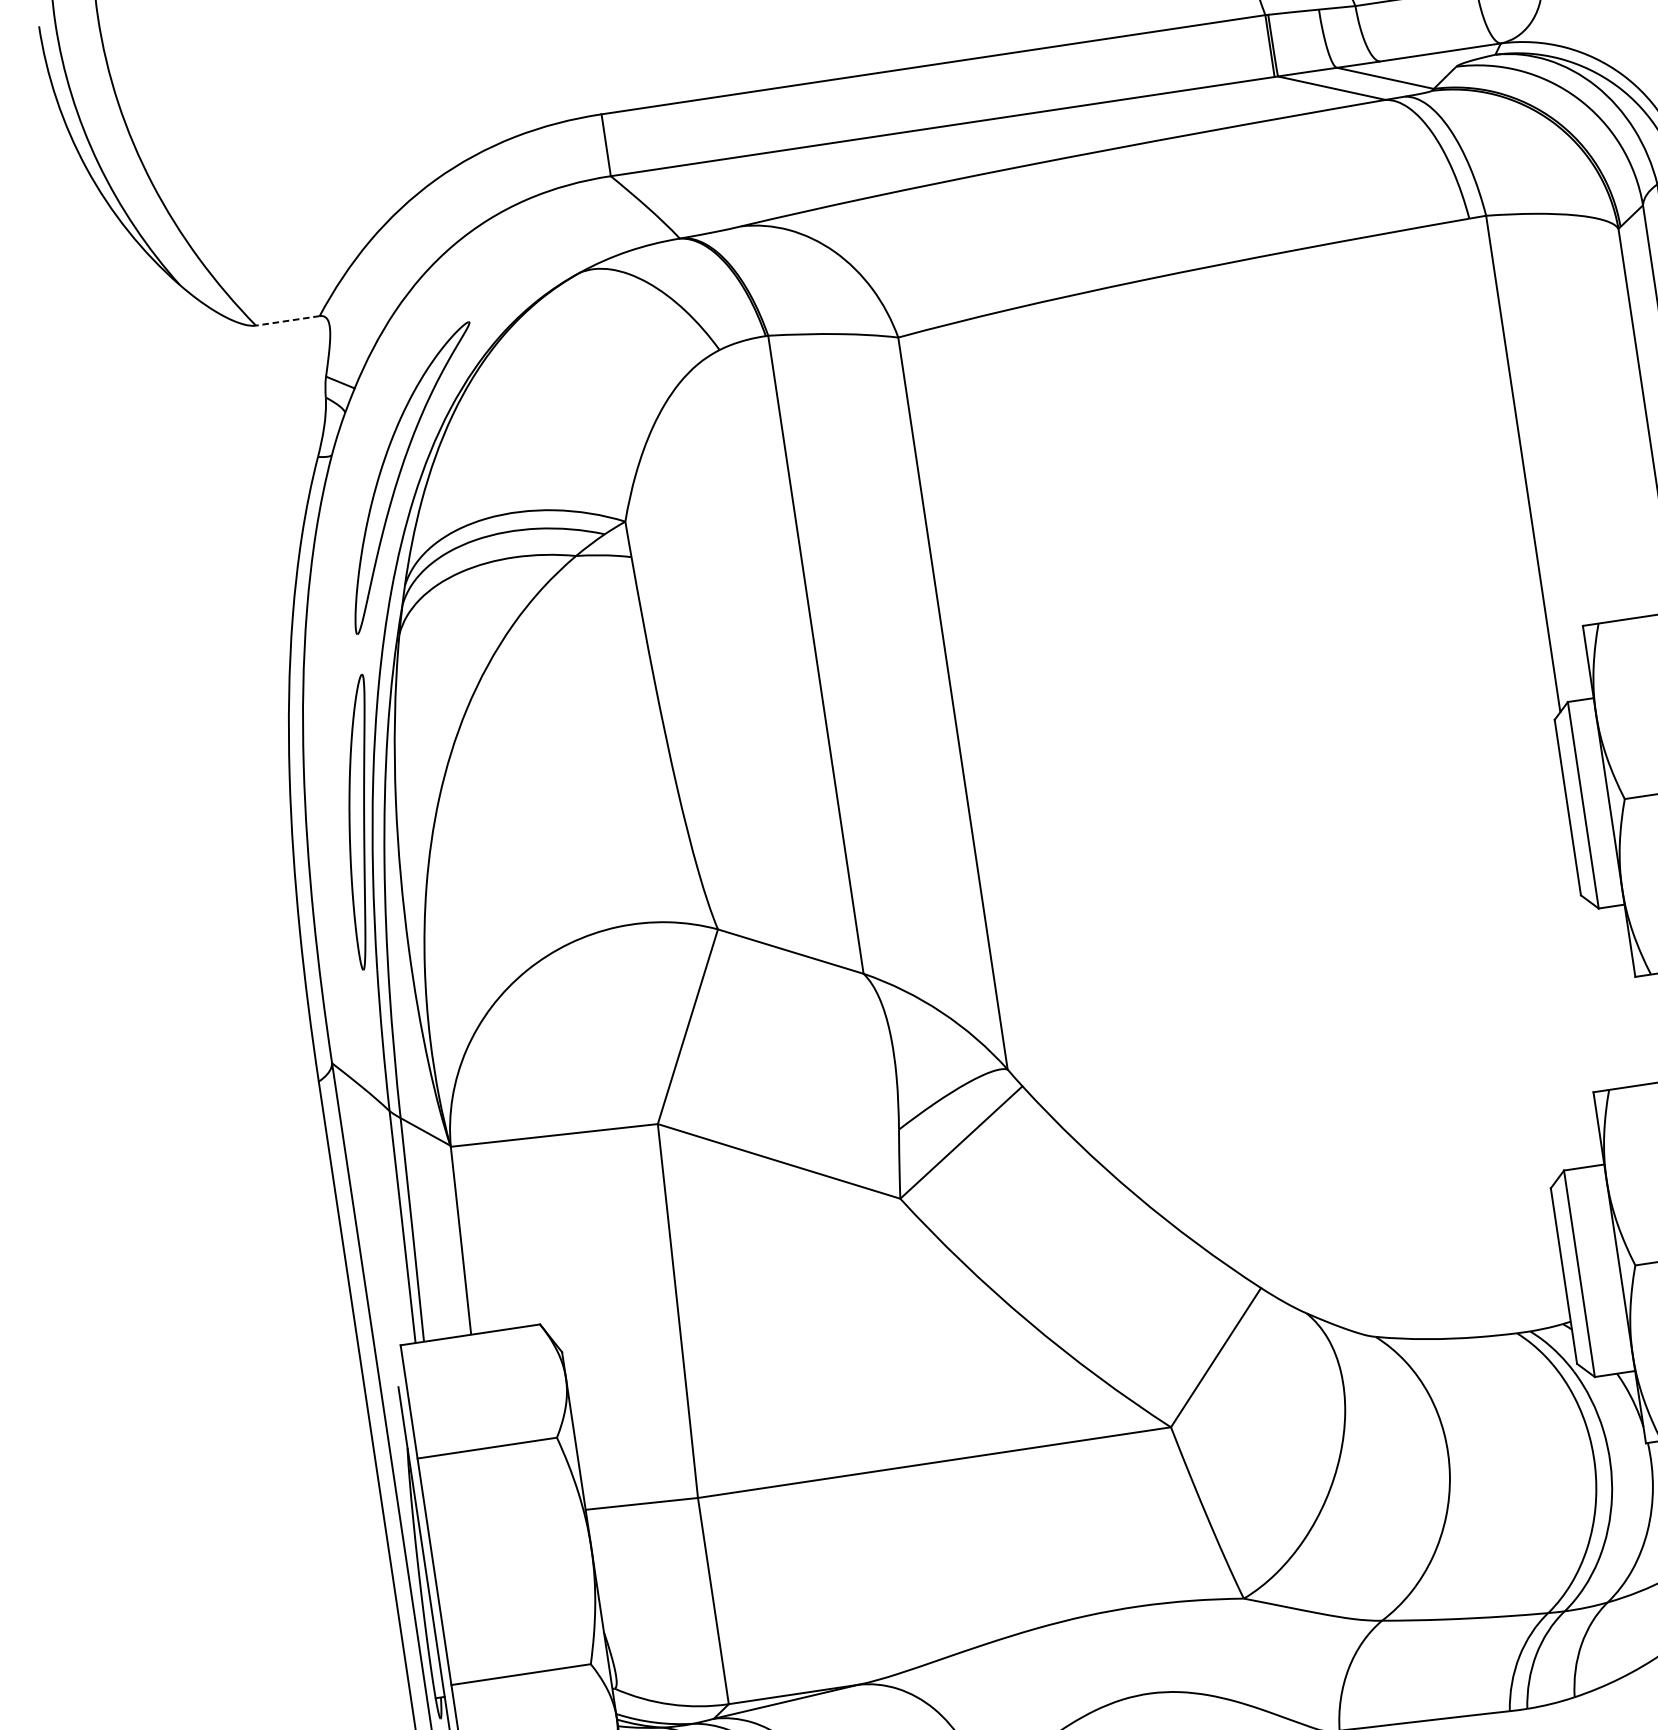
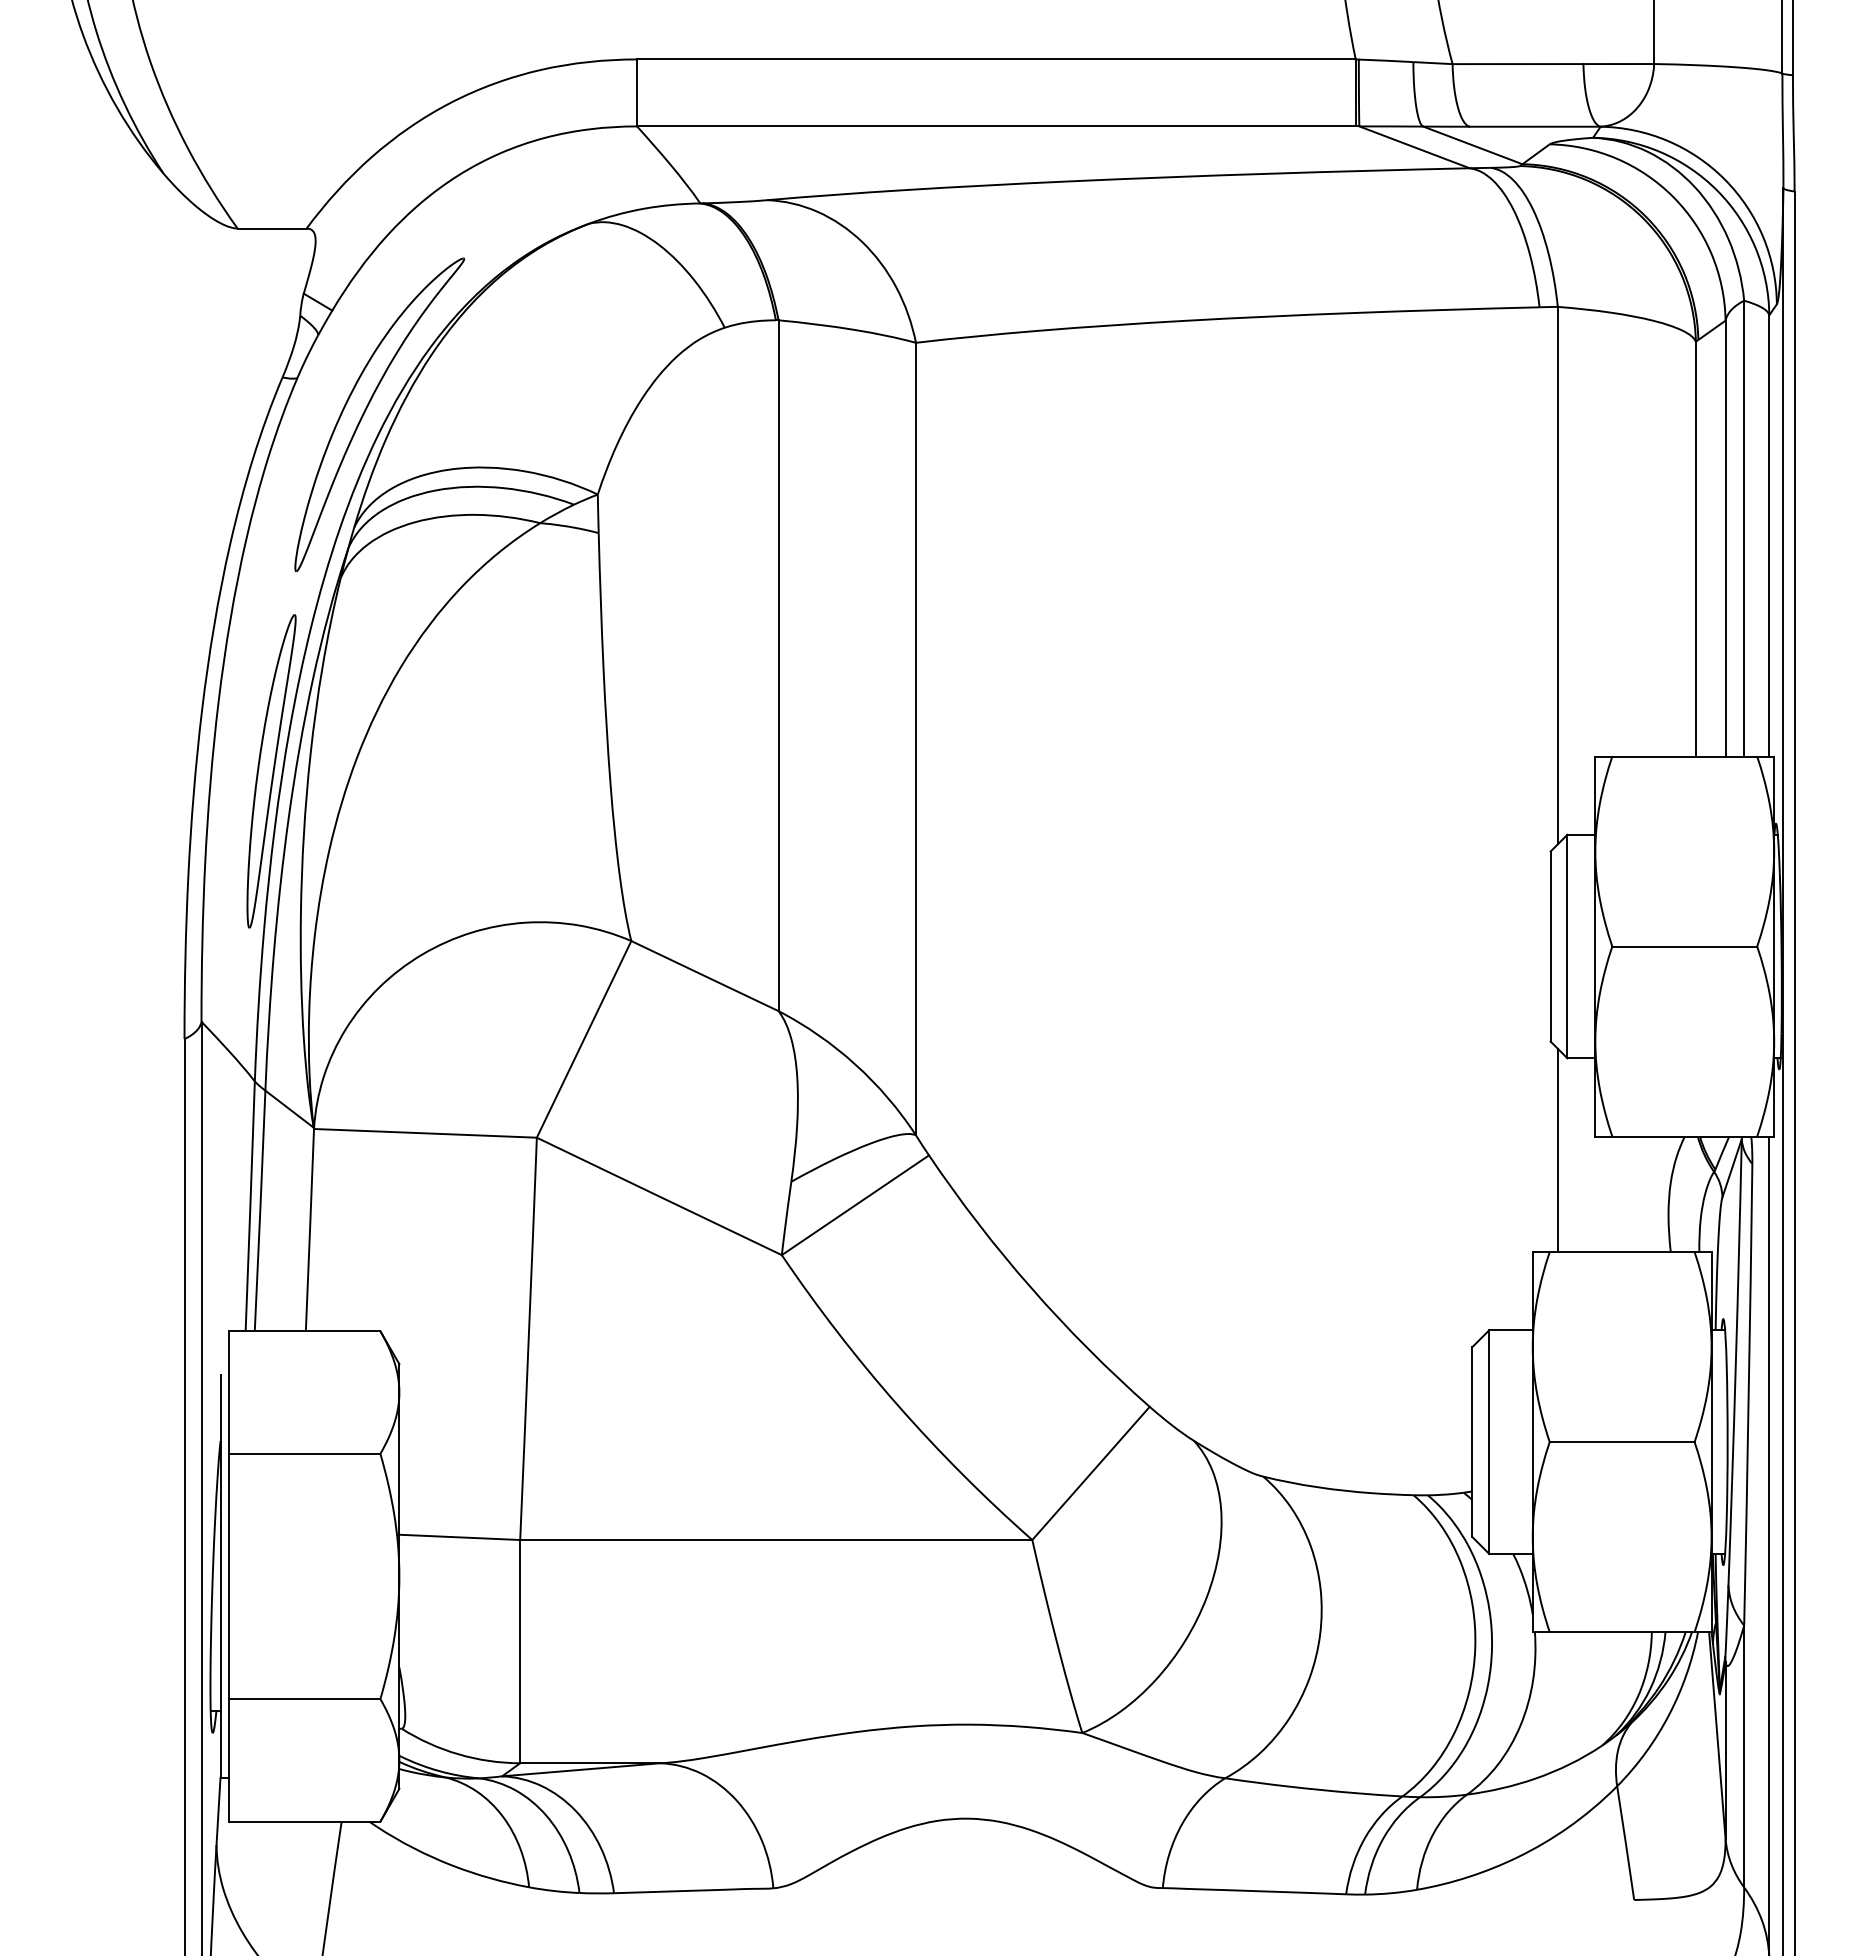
line: (288, 320) -> (272, 228), dashed -> solid
line: (1602, 995) -> (1557, 1150), added

